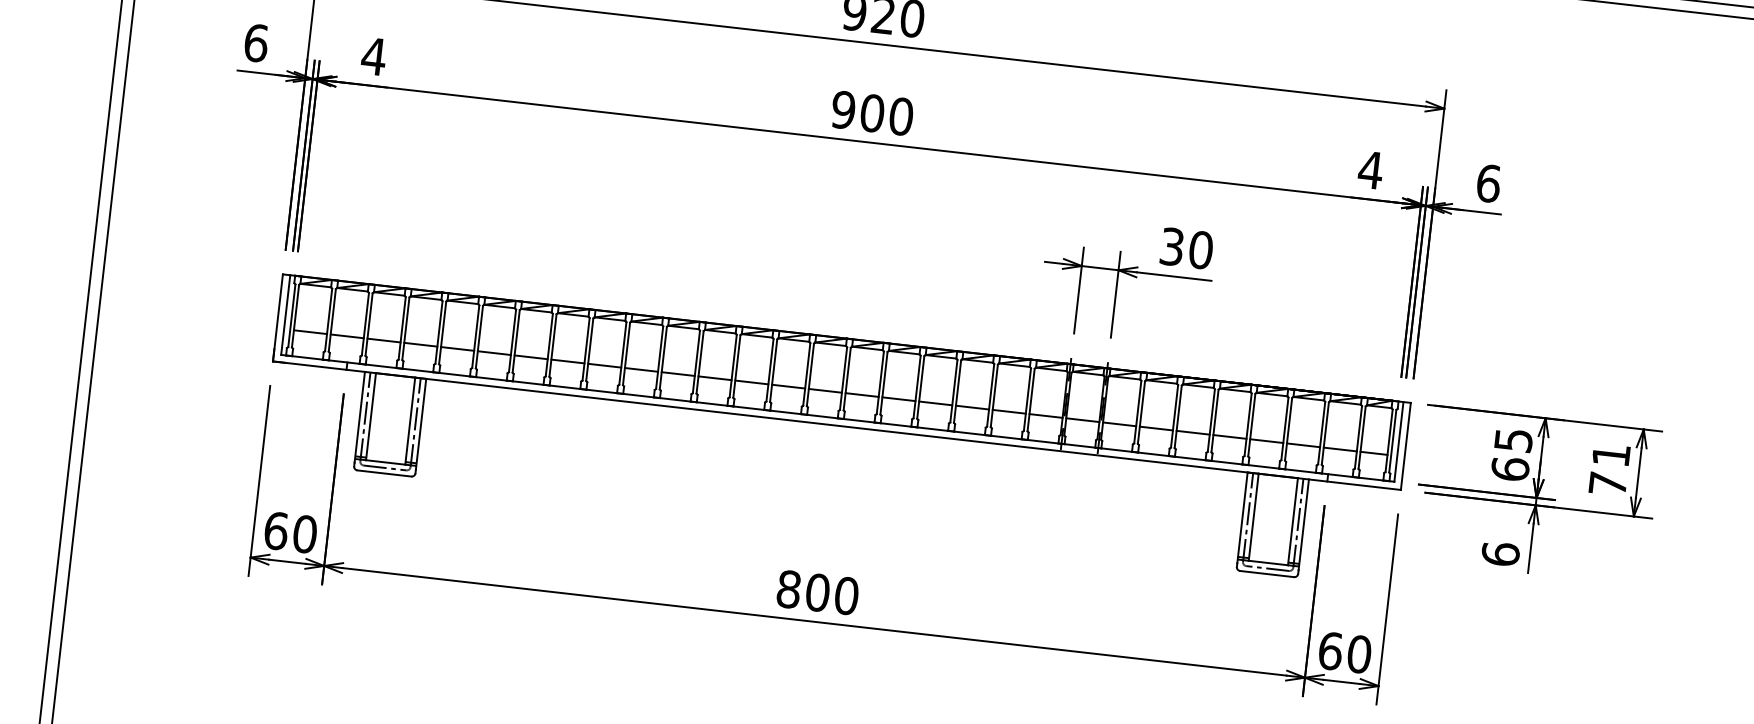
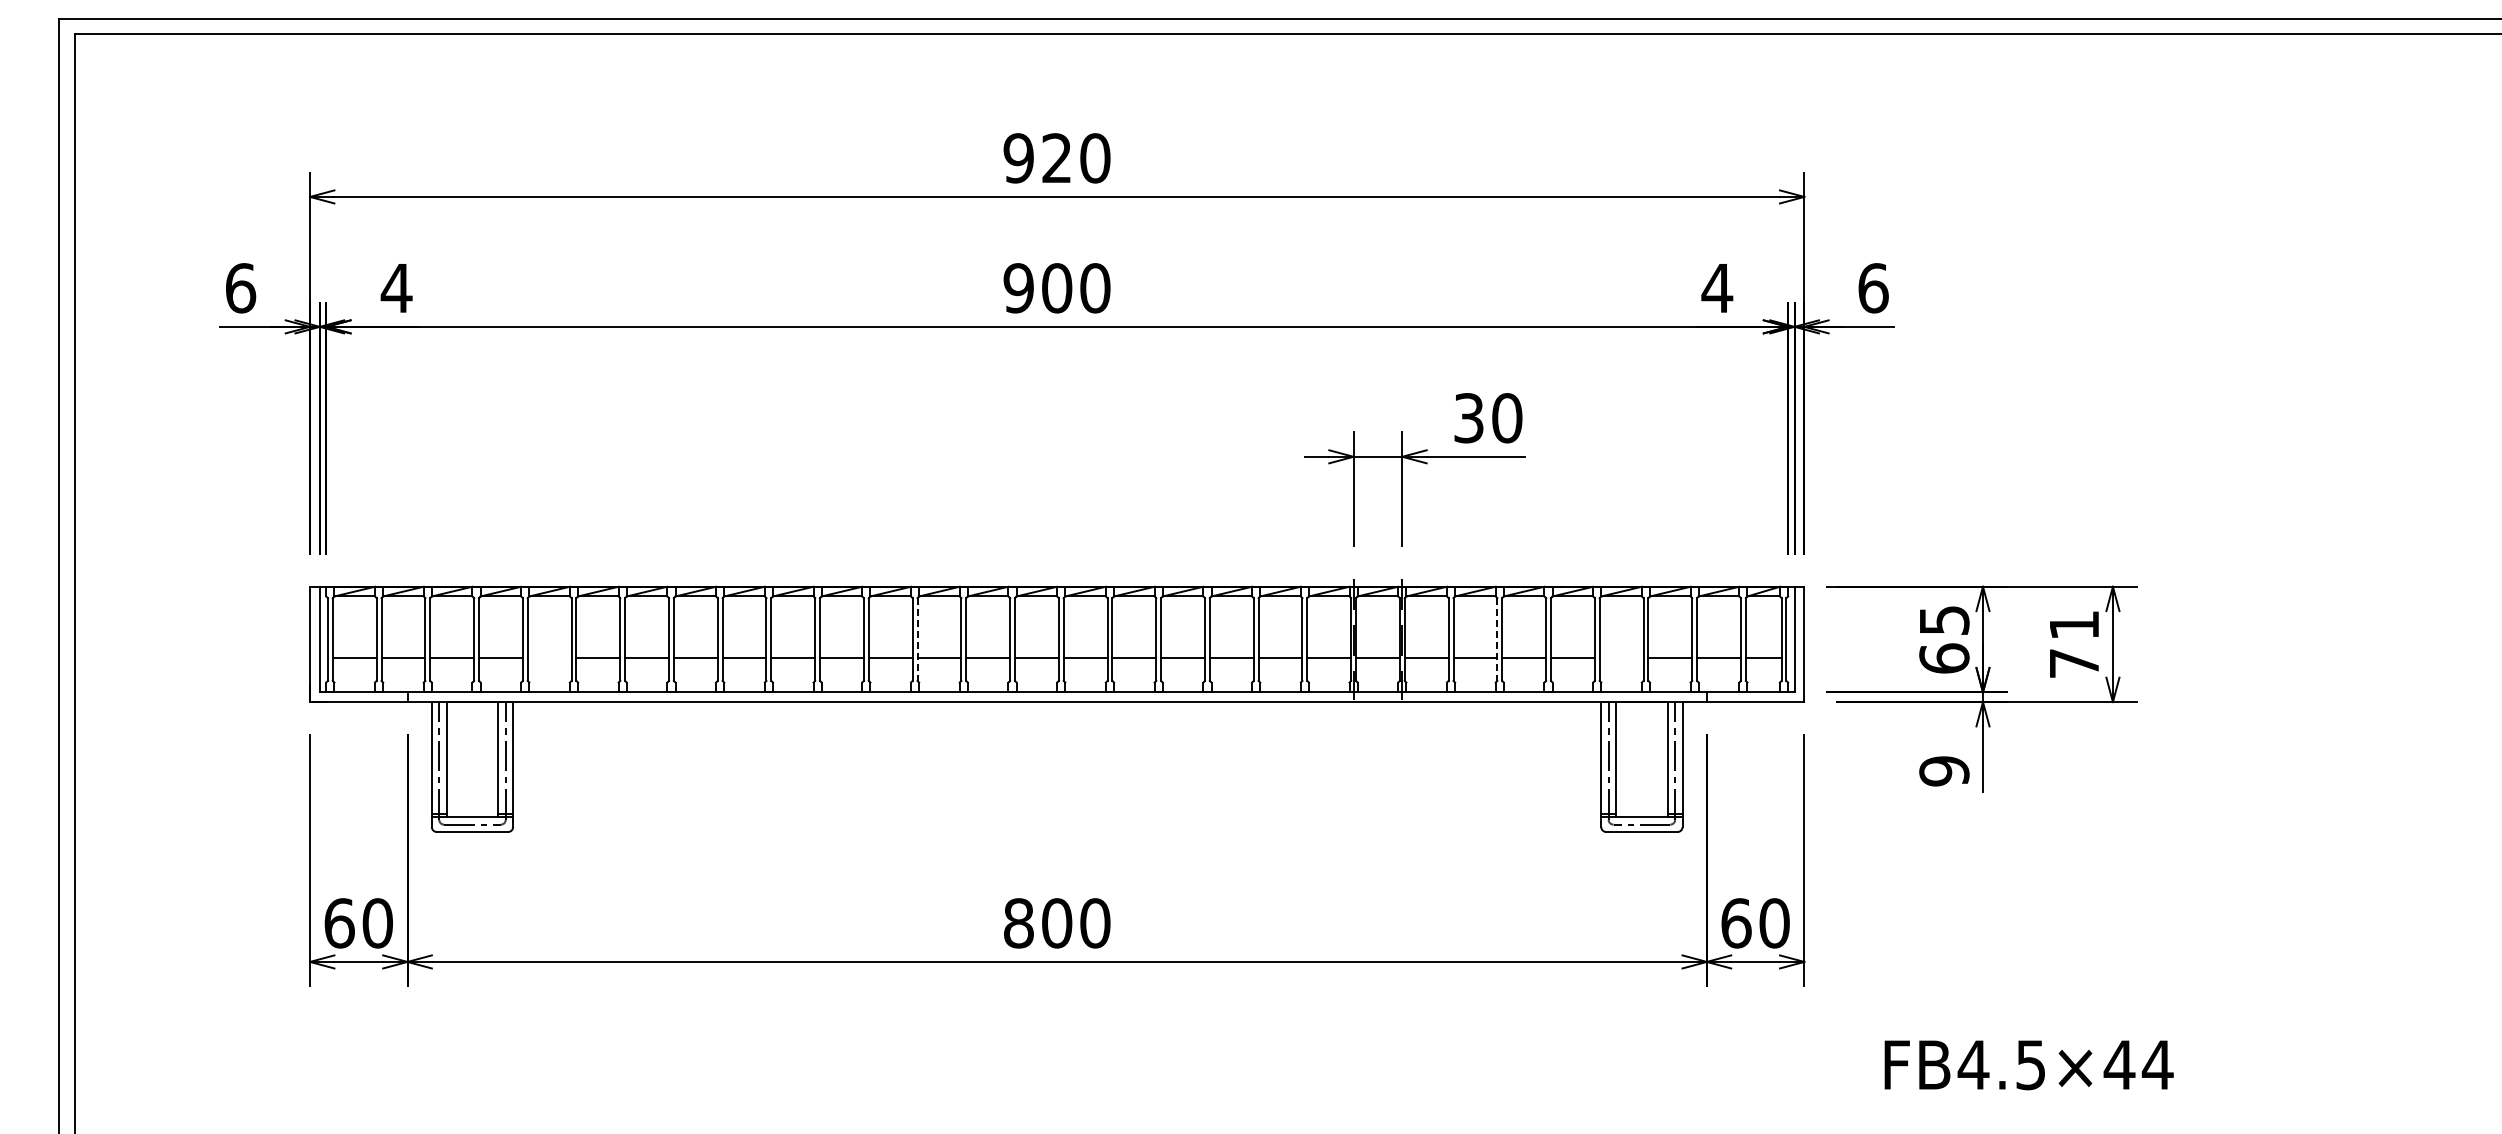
line: (457, 349) -> (549, 658), removed
line: (736, 367) -> (917, 640), solid -> dashed
line: (1174, 417) -> (1497, 640), solid -> dashed
line: (1266, 441) -> (1621, 658), removed
text: (1500, 554) -> (1944, 771), 6 -> 9

